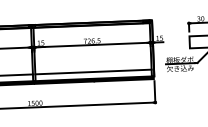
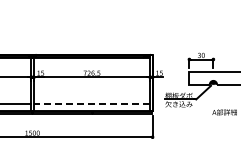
line: (92, 72) -> (91, 104), solid -> dashed

